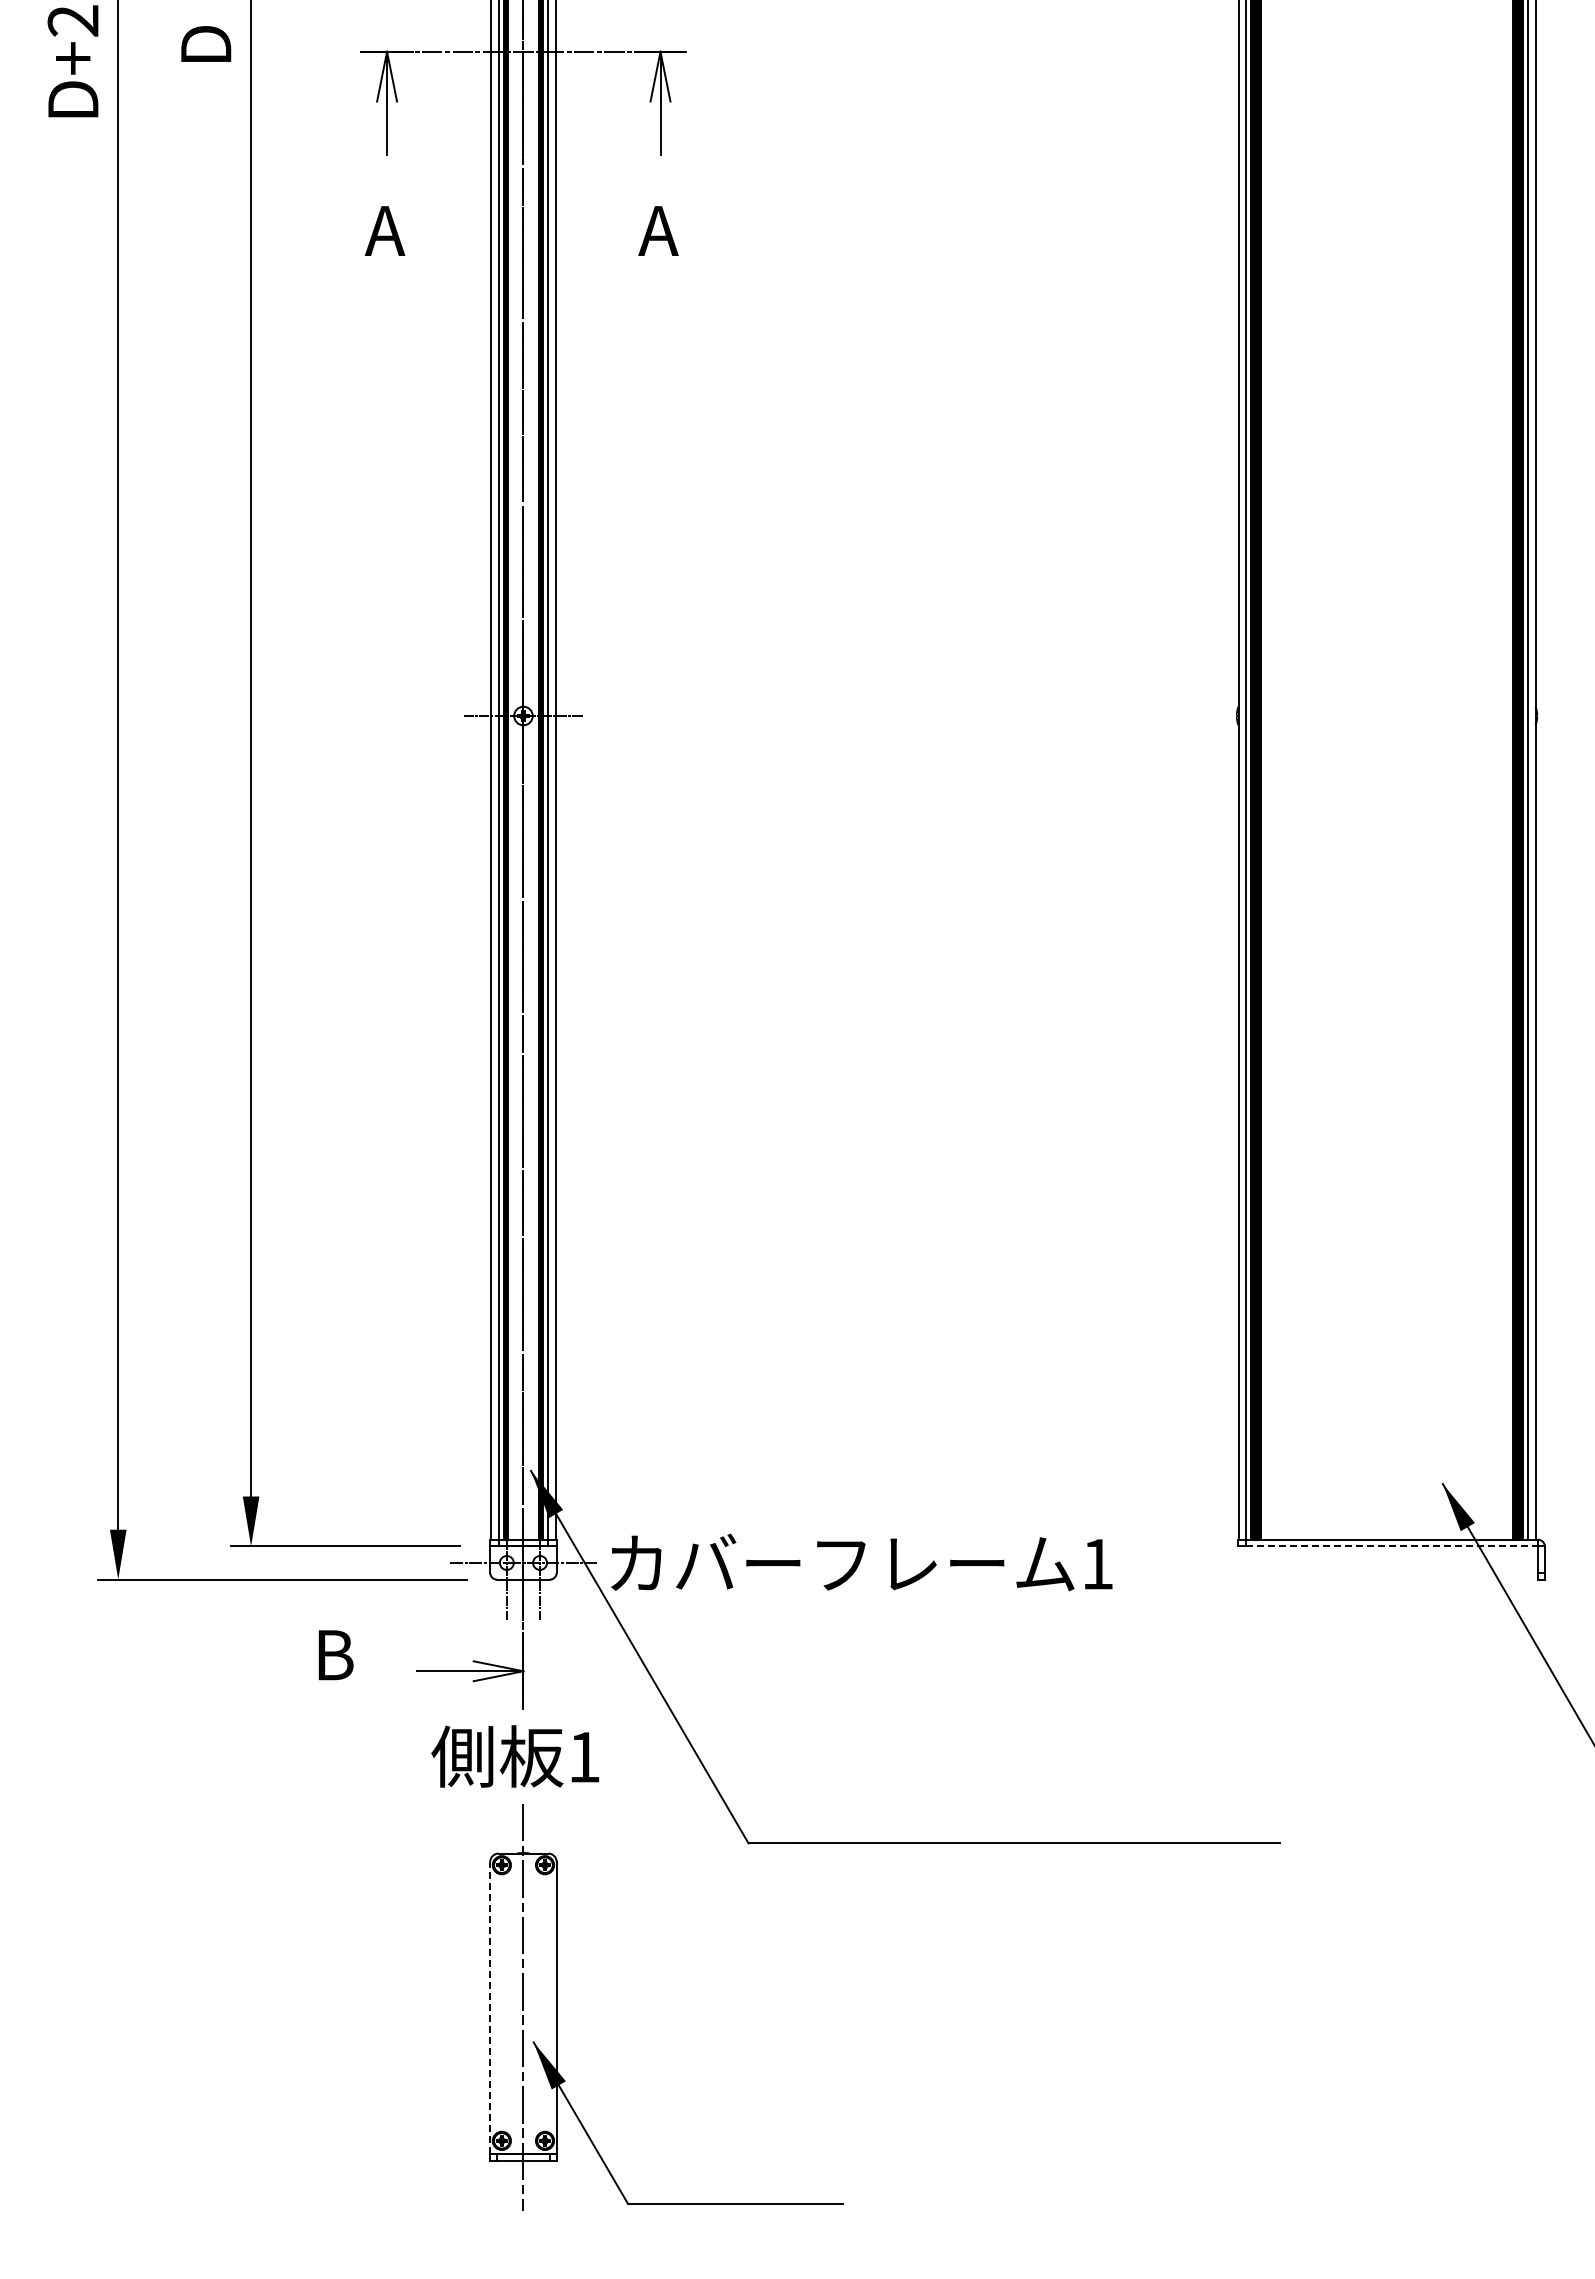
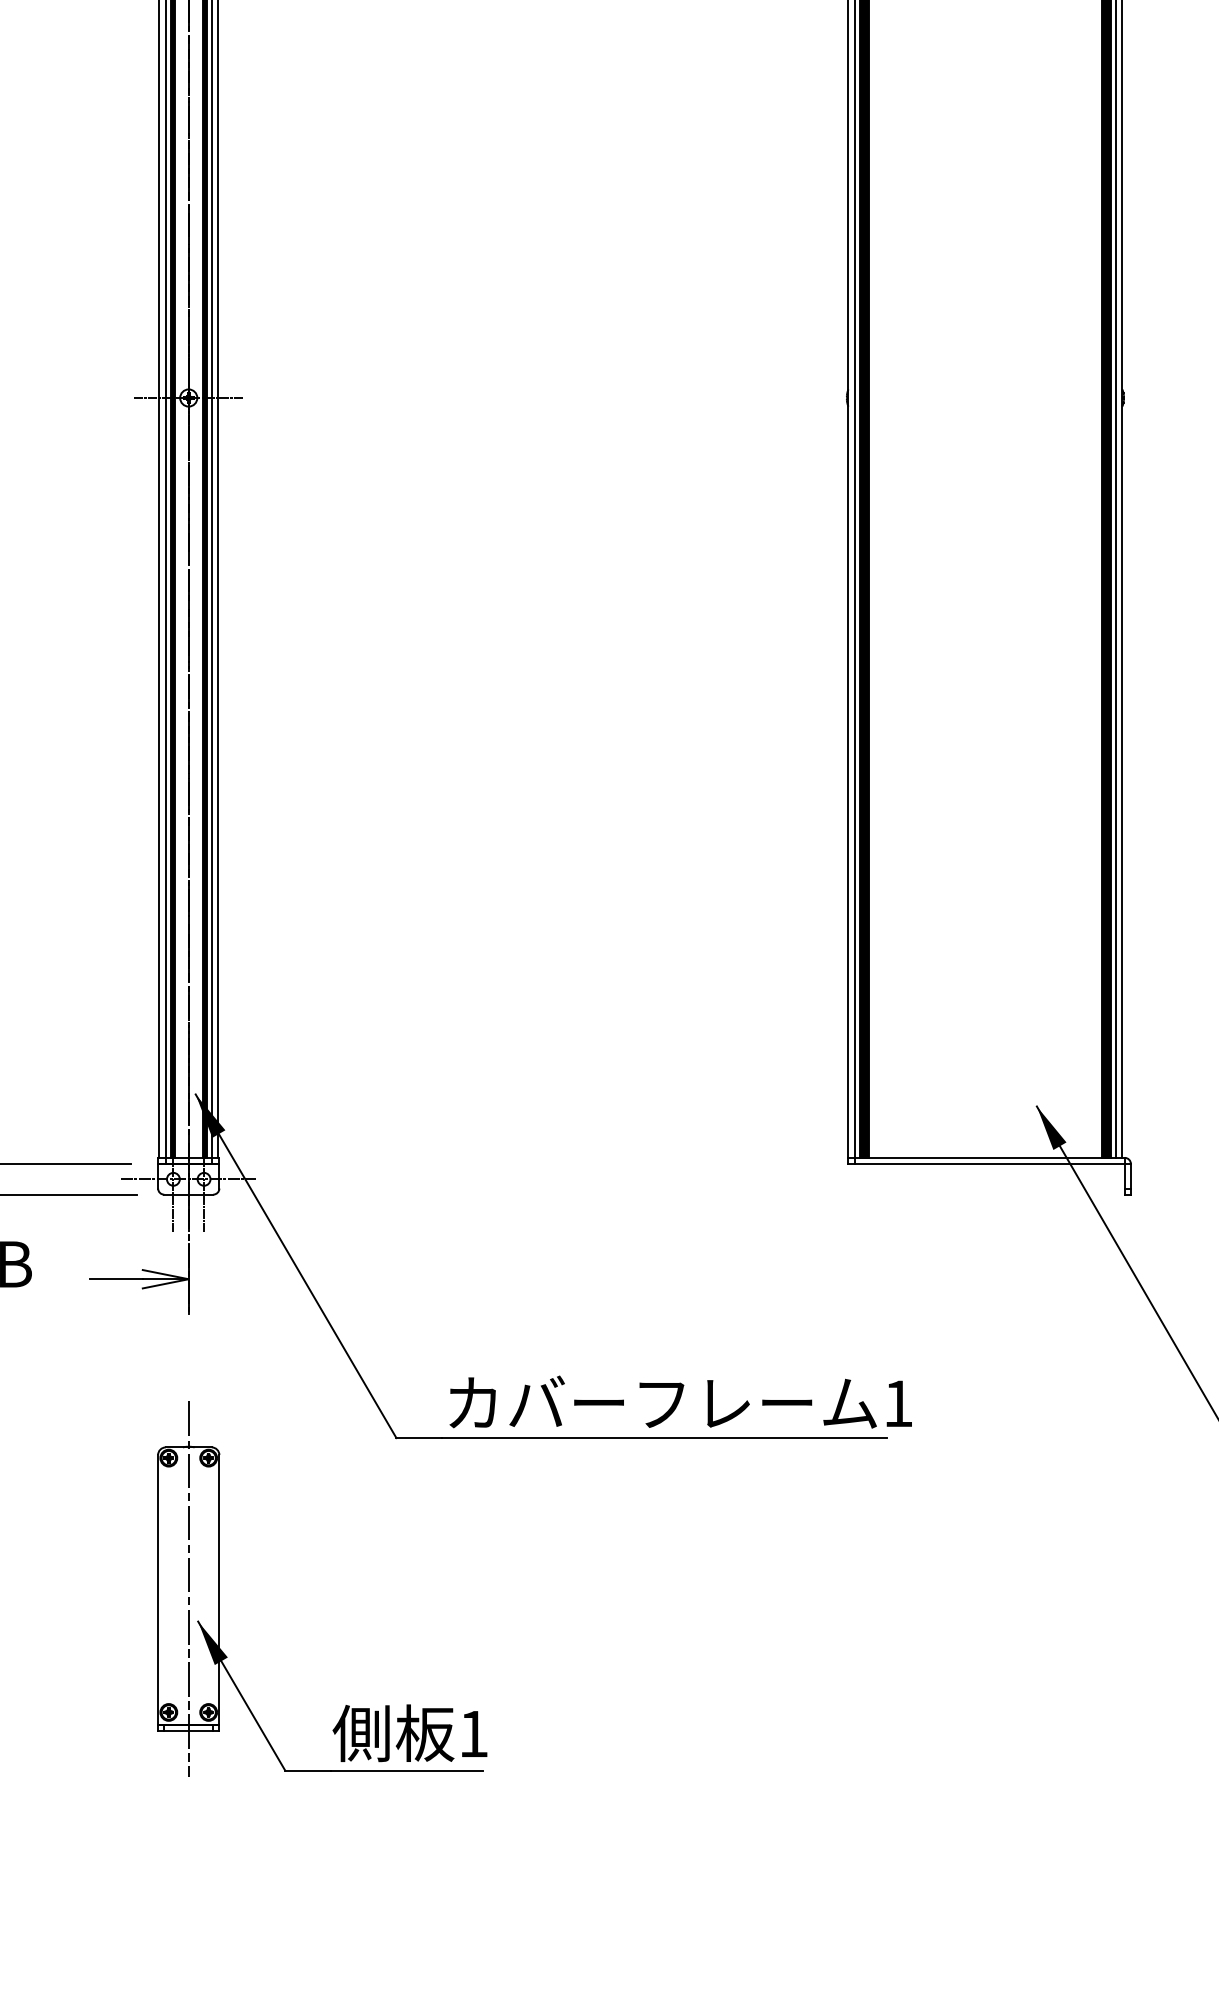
line: (1392, 1546) -> (990, 1164), dashed -> solid
text: (861, 1562) -> (680, 1402), moved
text: (515, 1756) -> (410, 1733), moved
line: (490, 2007) -> (158, 1589), dashed -> solid

